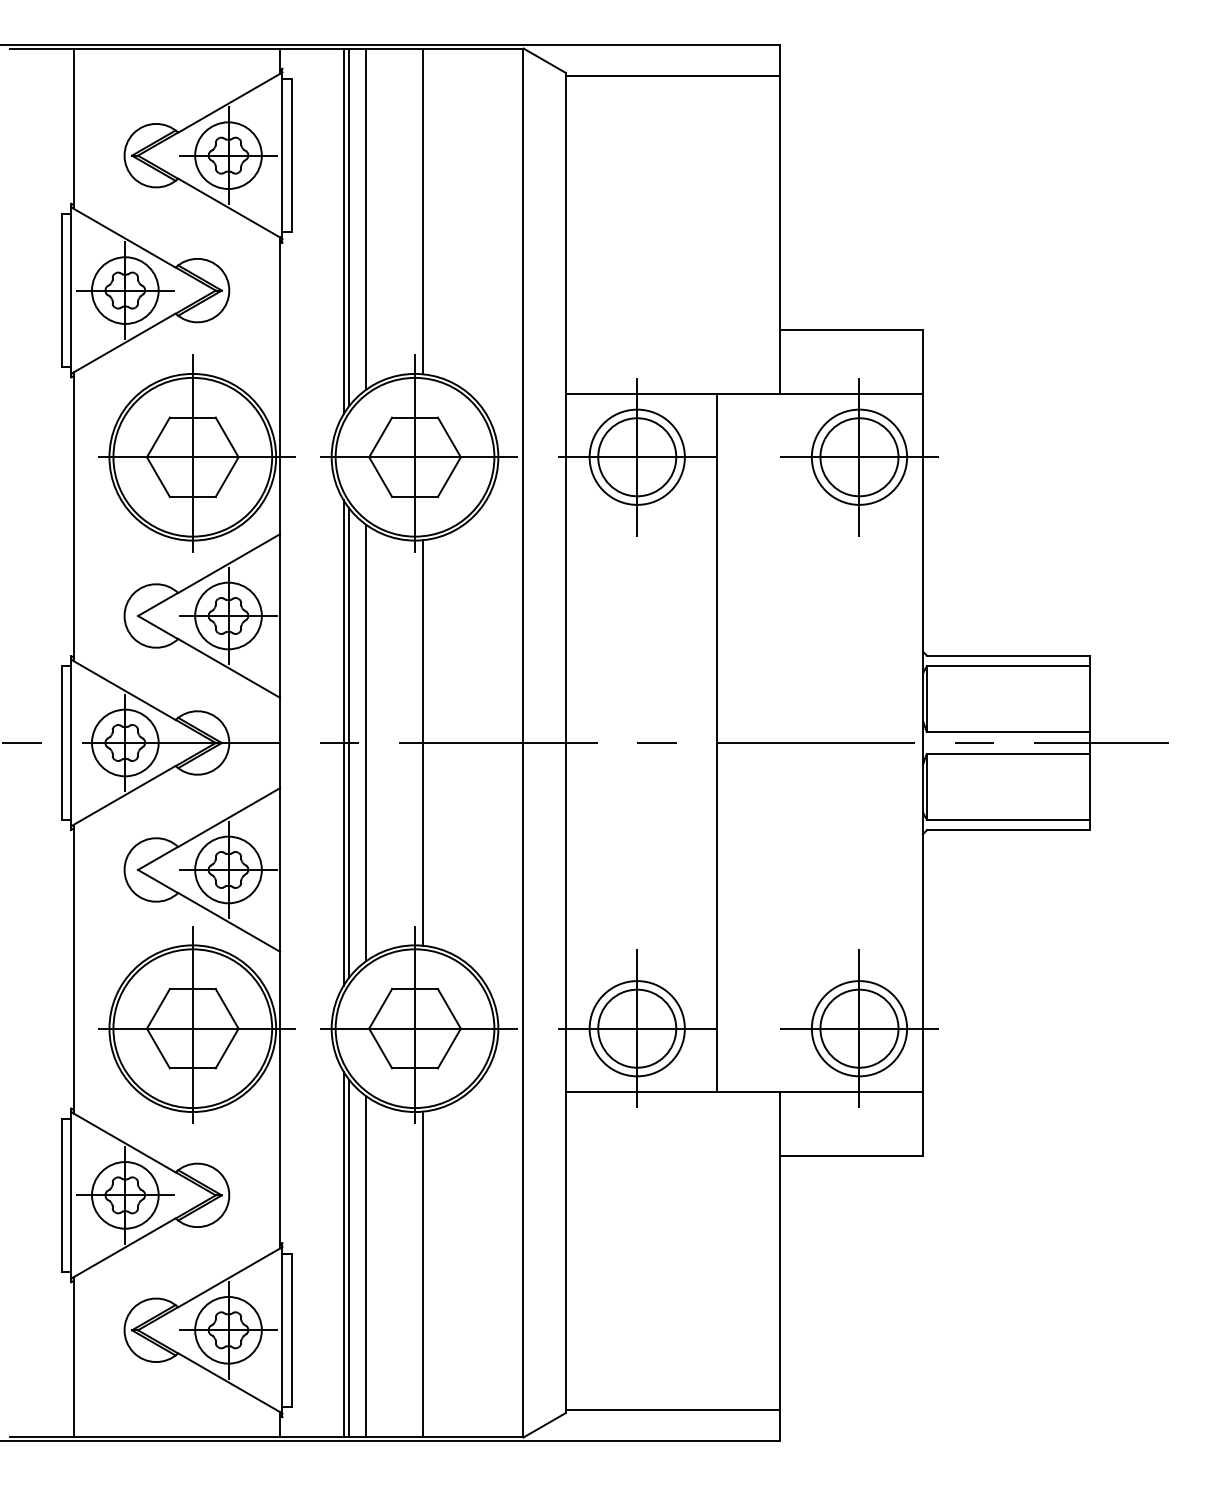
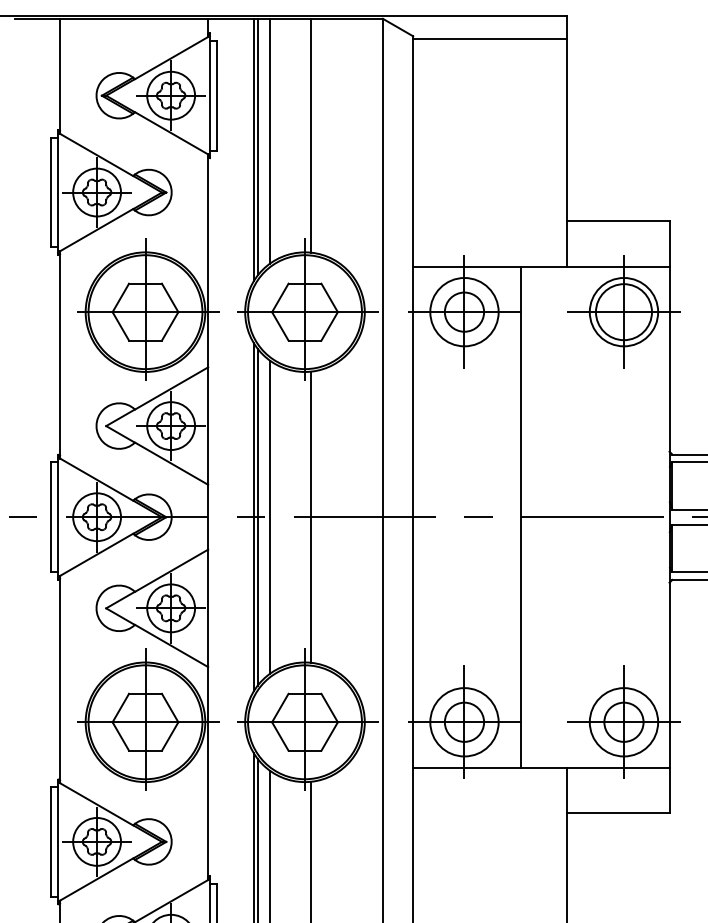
circle: (637, 457) -> (464, 312), size x0.7
circle: (637, 1028) -> (464, 722), size x0.7
circle: (859, 1028) -> (623, 722), size x0.7

